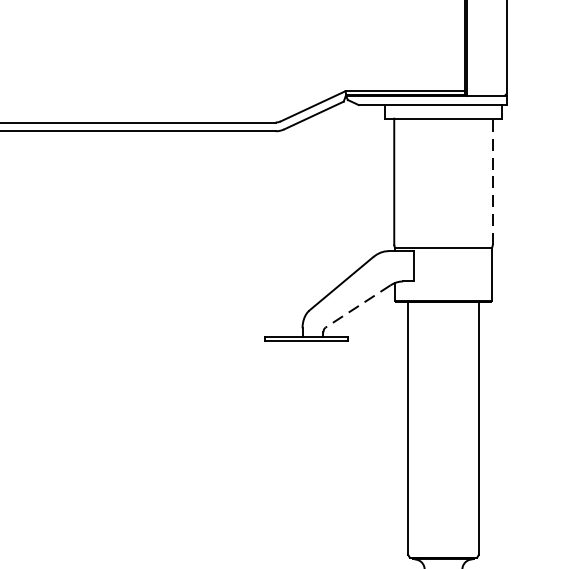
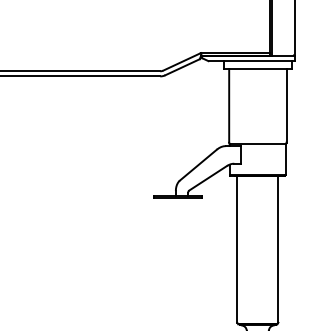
line: (492, 181) -> (286, 105), dashed -> solid
line: (358, 306) -> (208, 178), dashed -> solid

